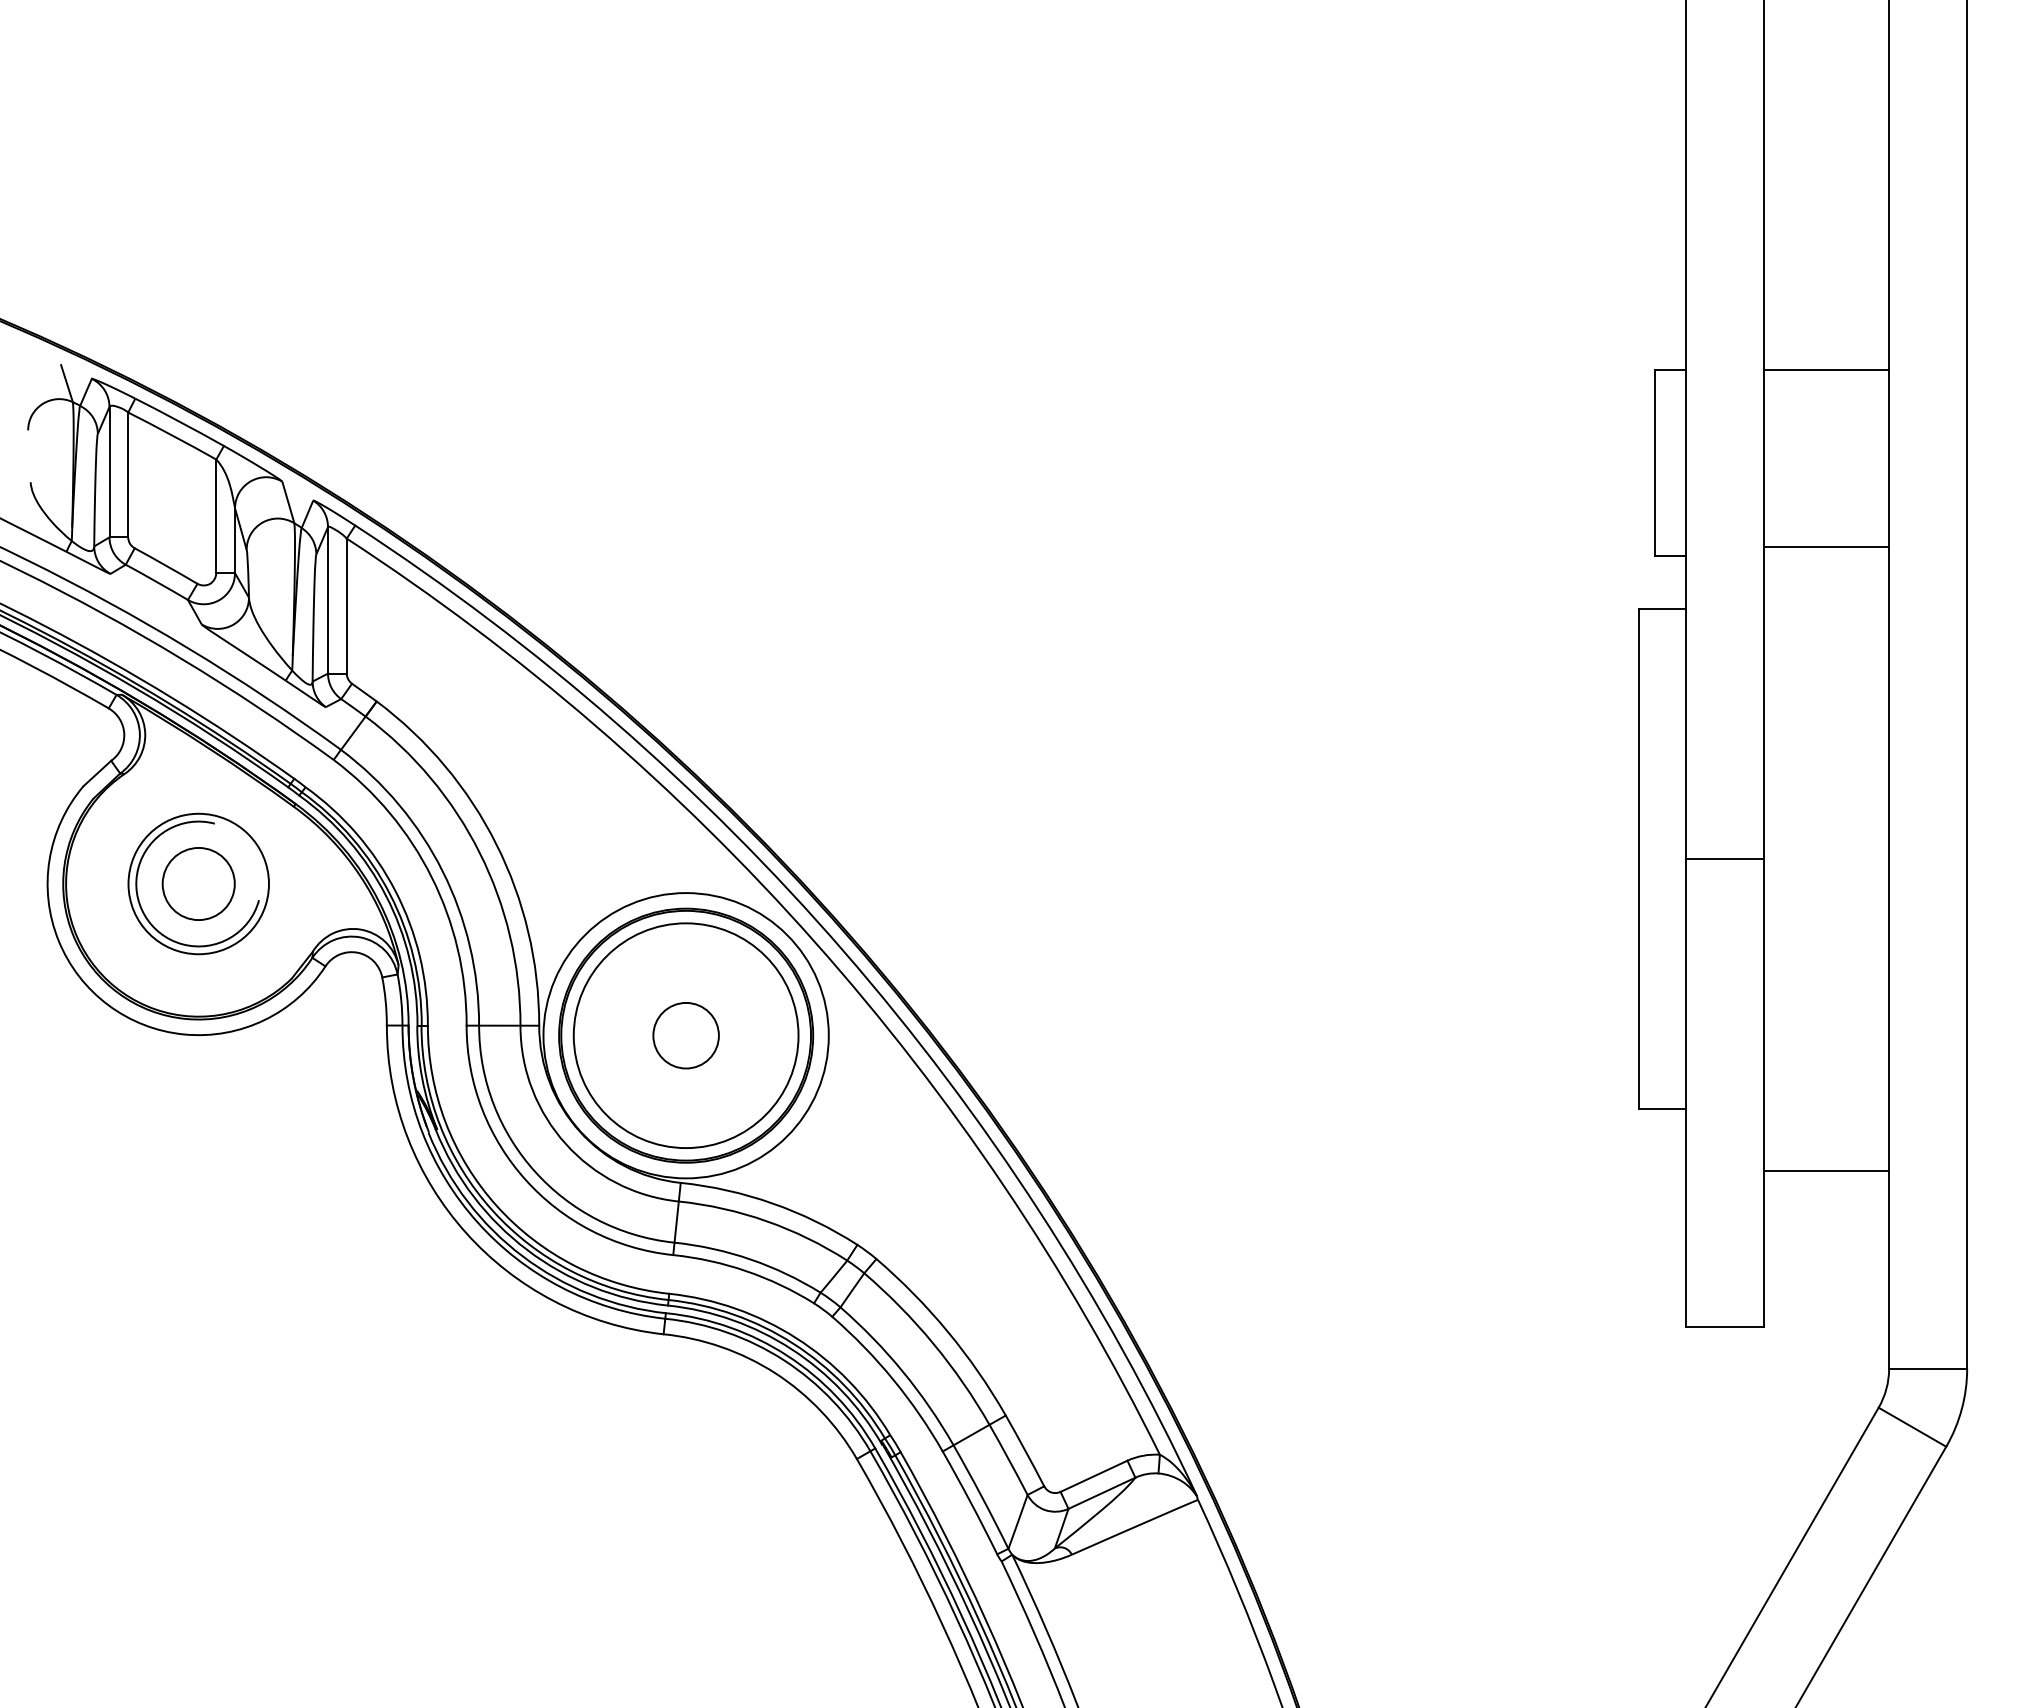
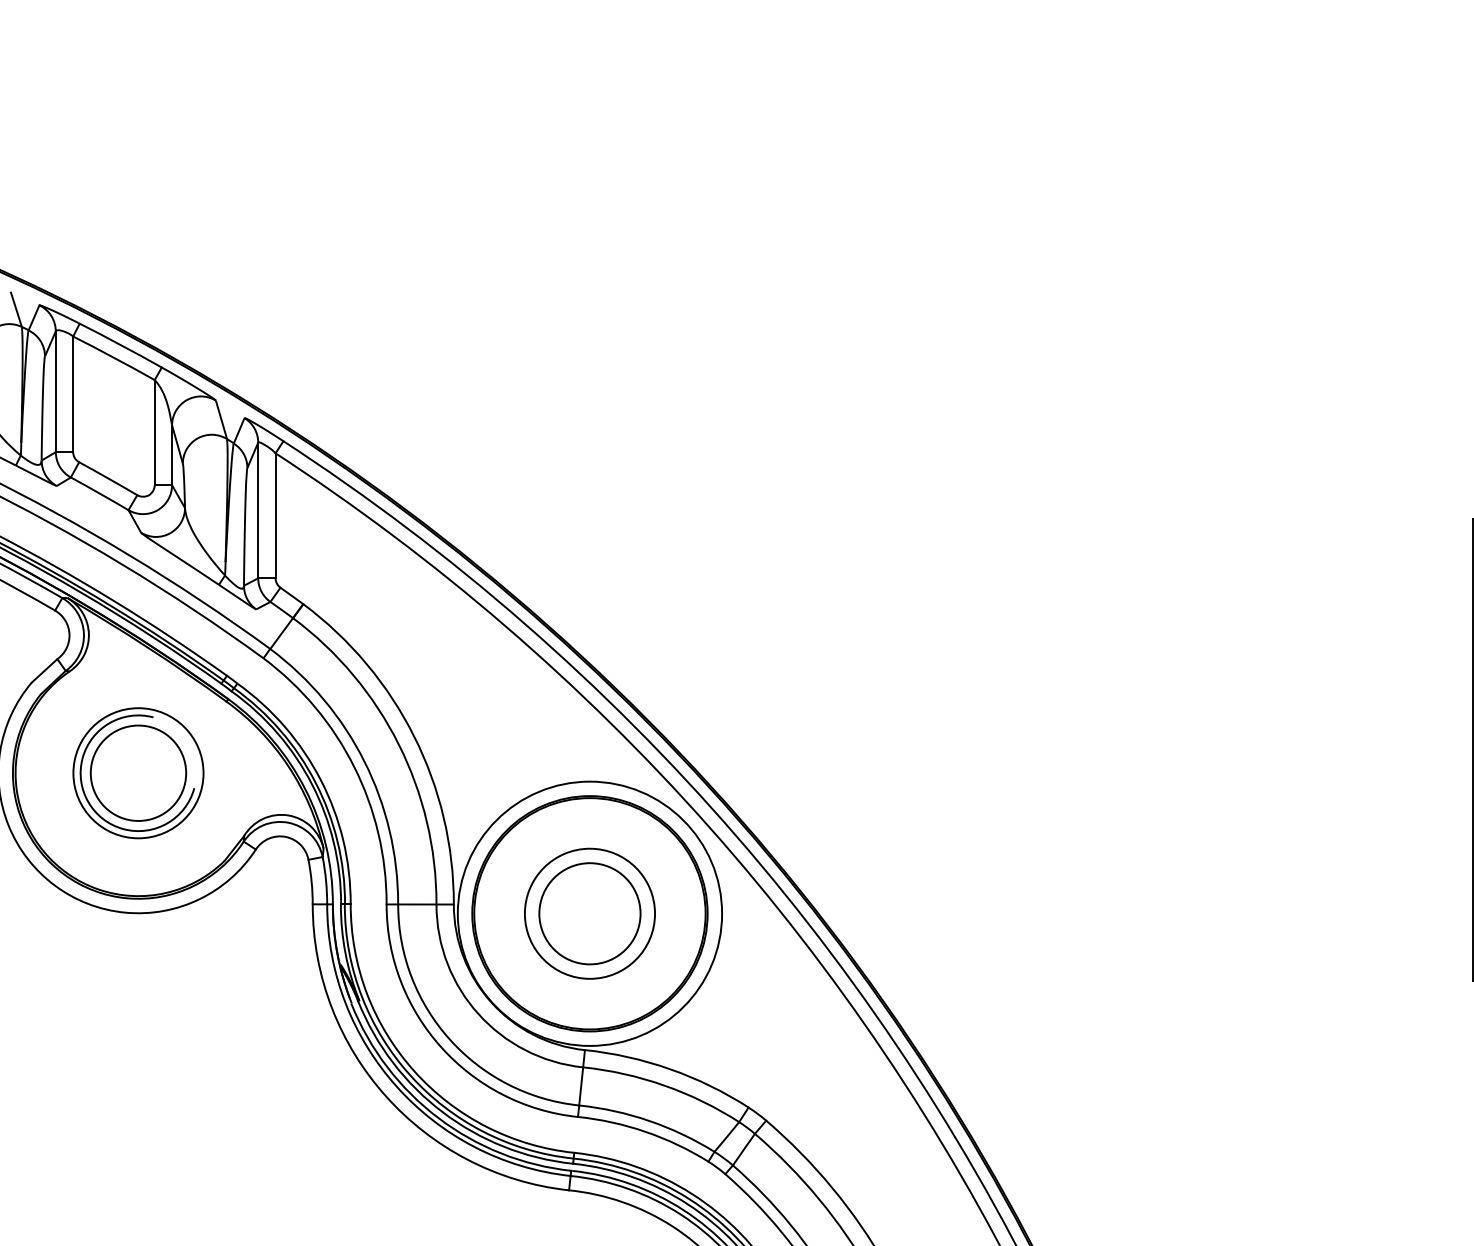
circle: (198, 883) -> (138, 772), size x1.43
circle: (685, 1035) -> (589, 913), size x0.62
circle: (685, 1035) -> (589, 913), size x1.67

